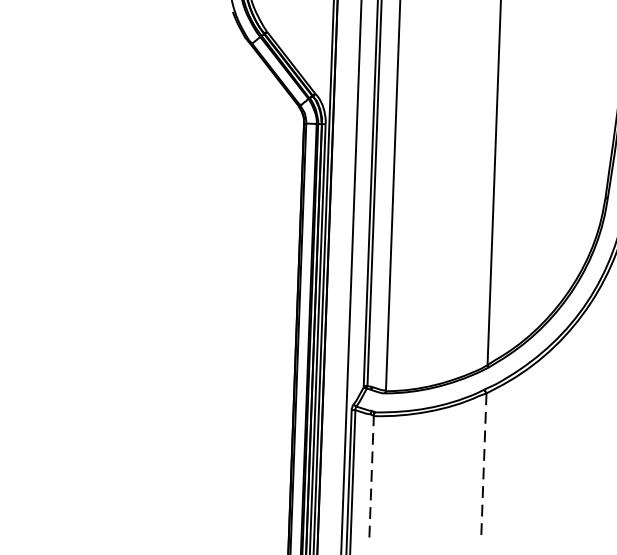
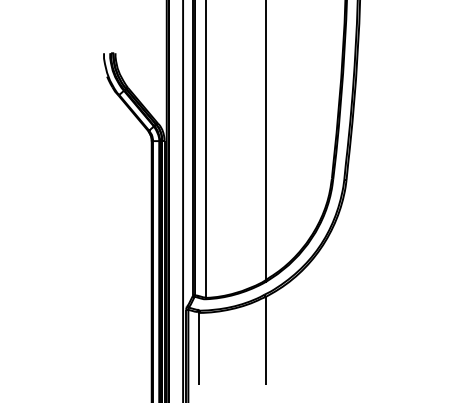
line: (483, 466) -> (265, 340), dashed -> solid
line: (371, 476) -> (199, 348), dashed -> solid

